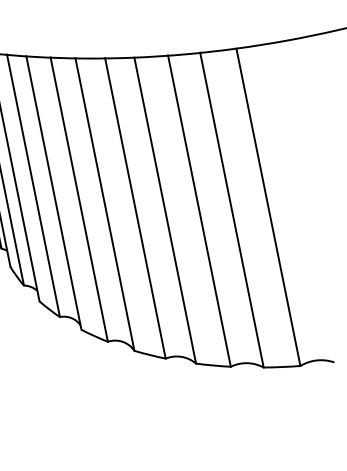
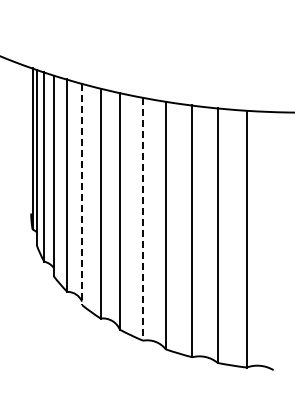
line: (54, 192) -> (82, 194), solid -> dashed
line: (136, 208) -> (143, 219), solid -> dashed

